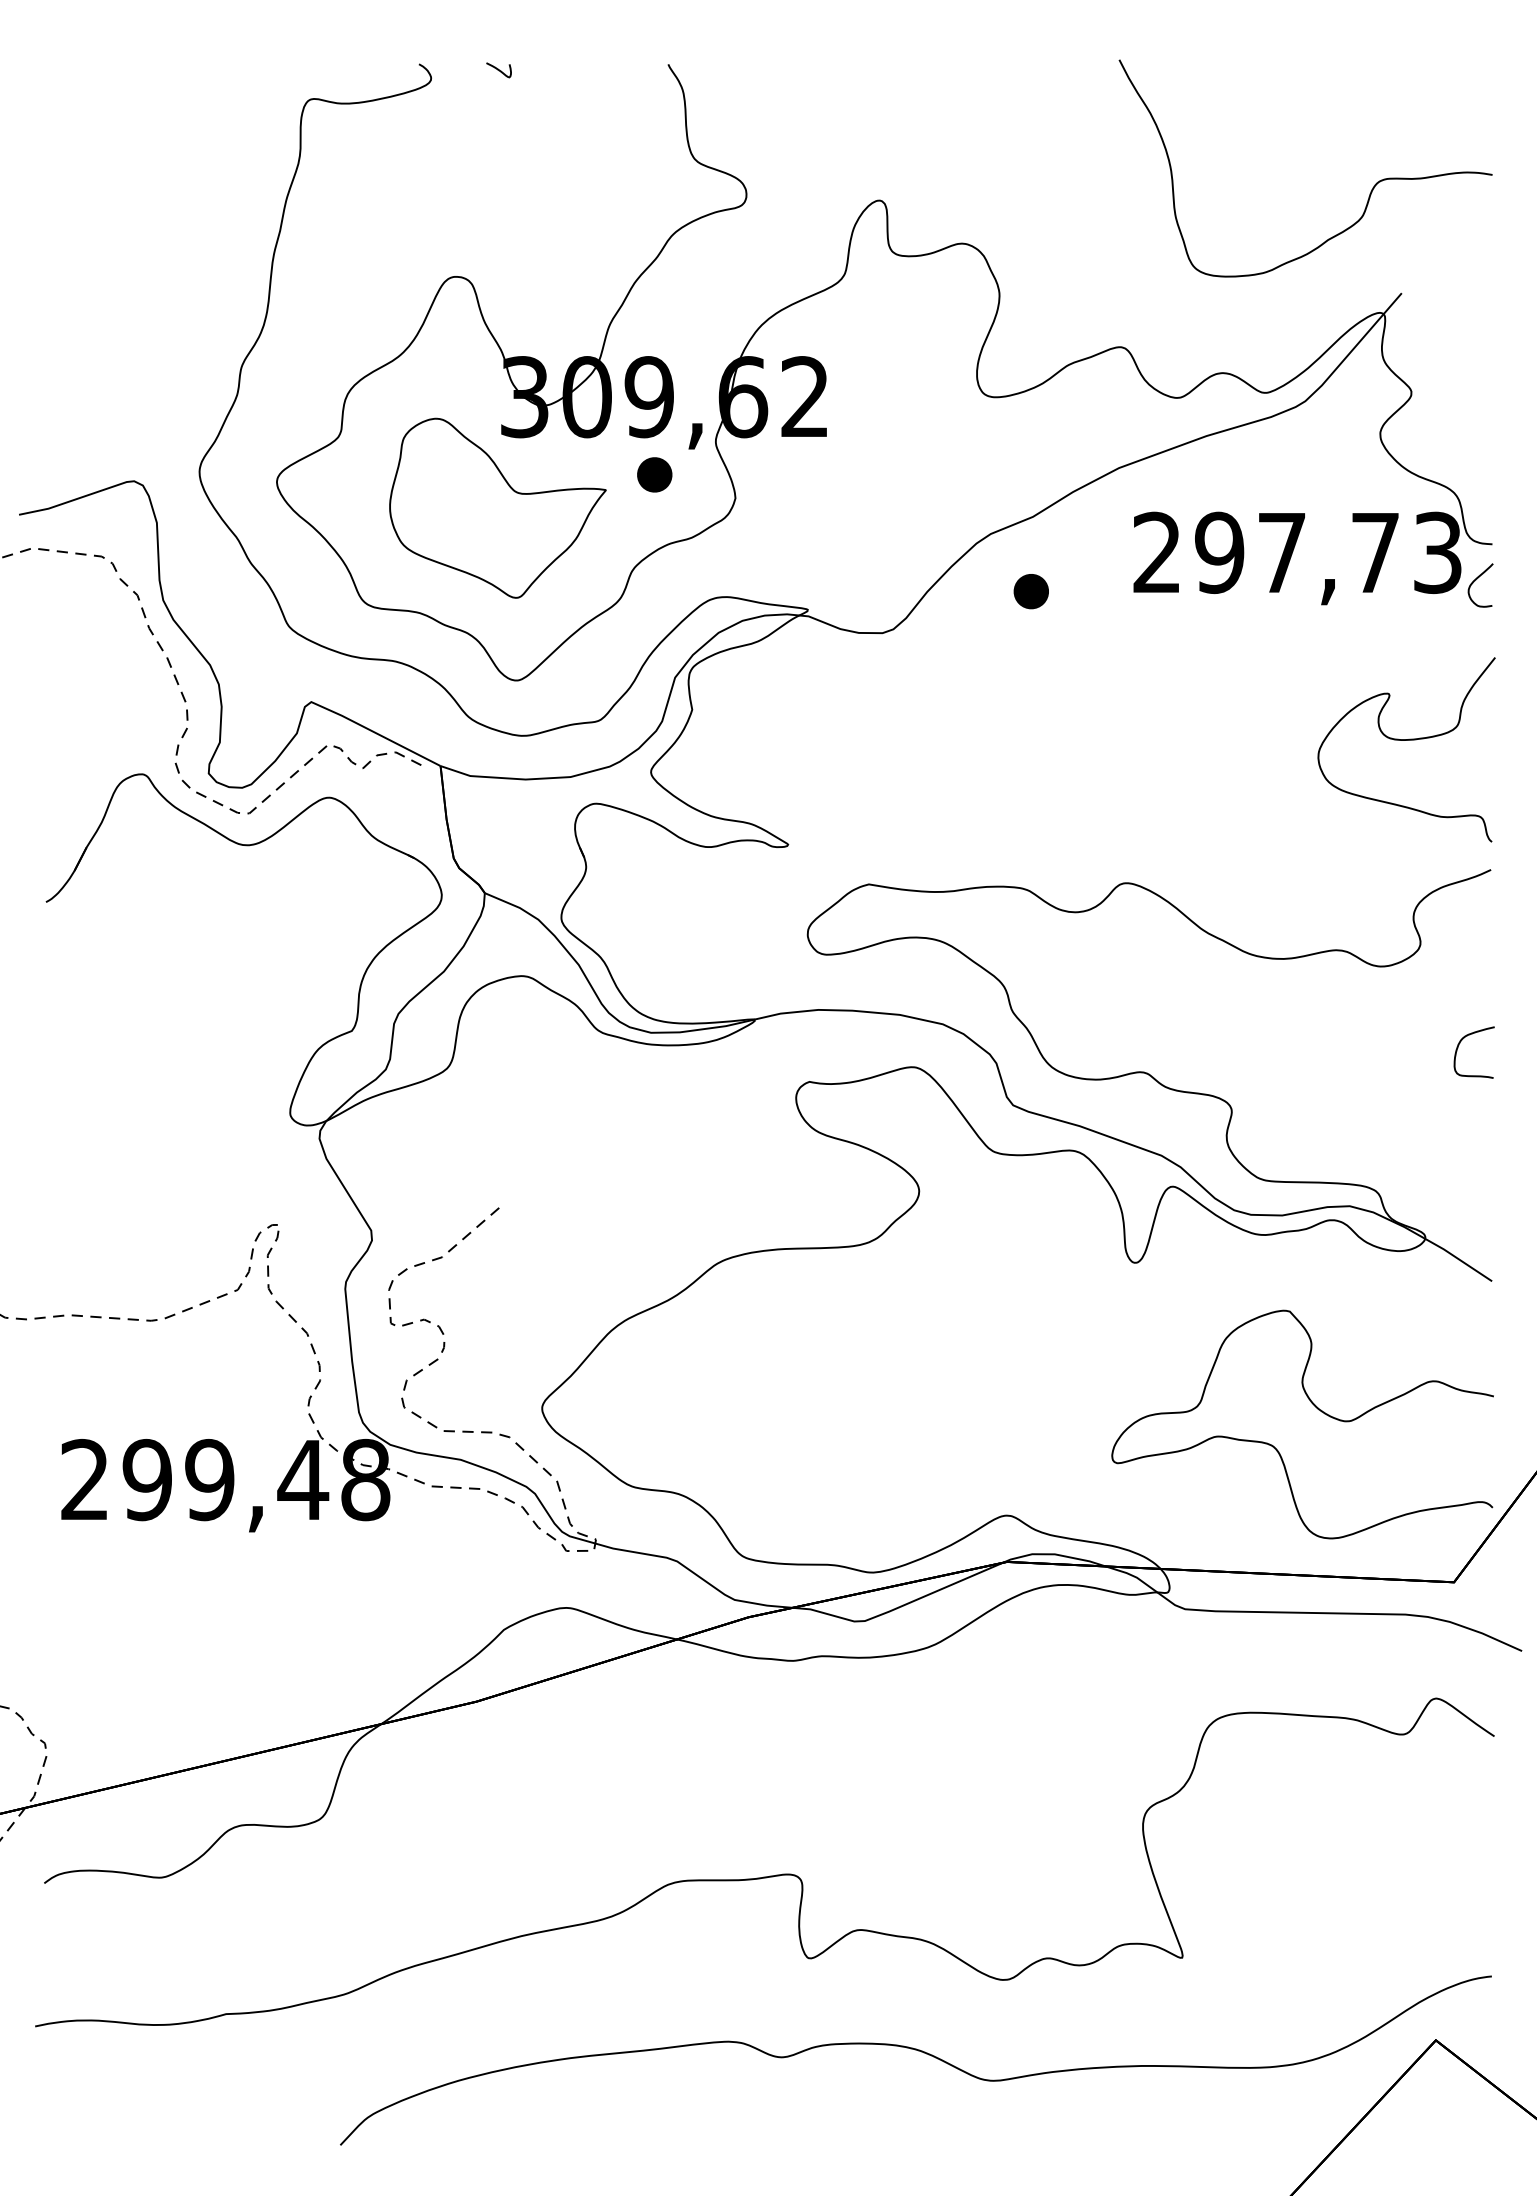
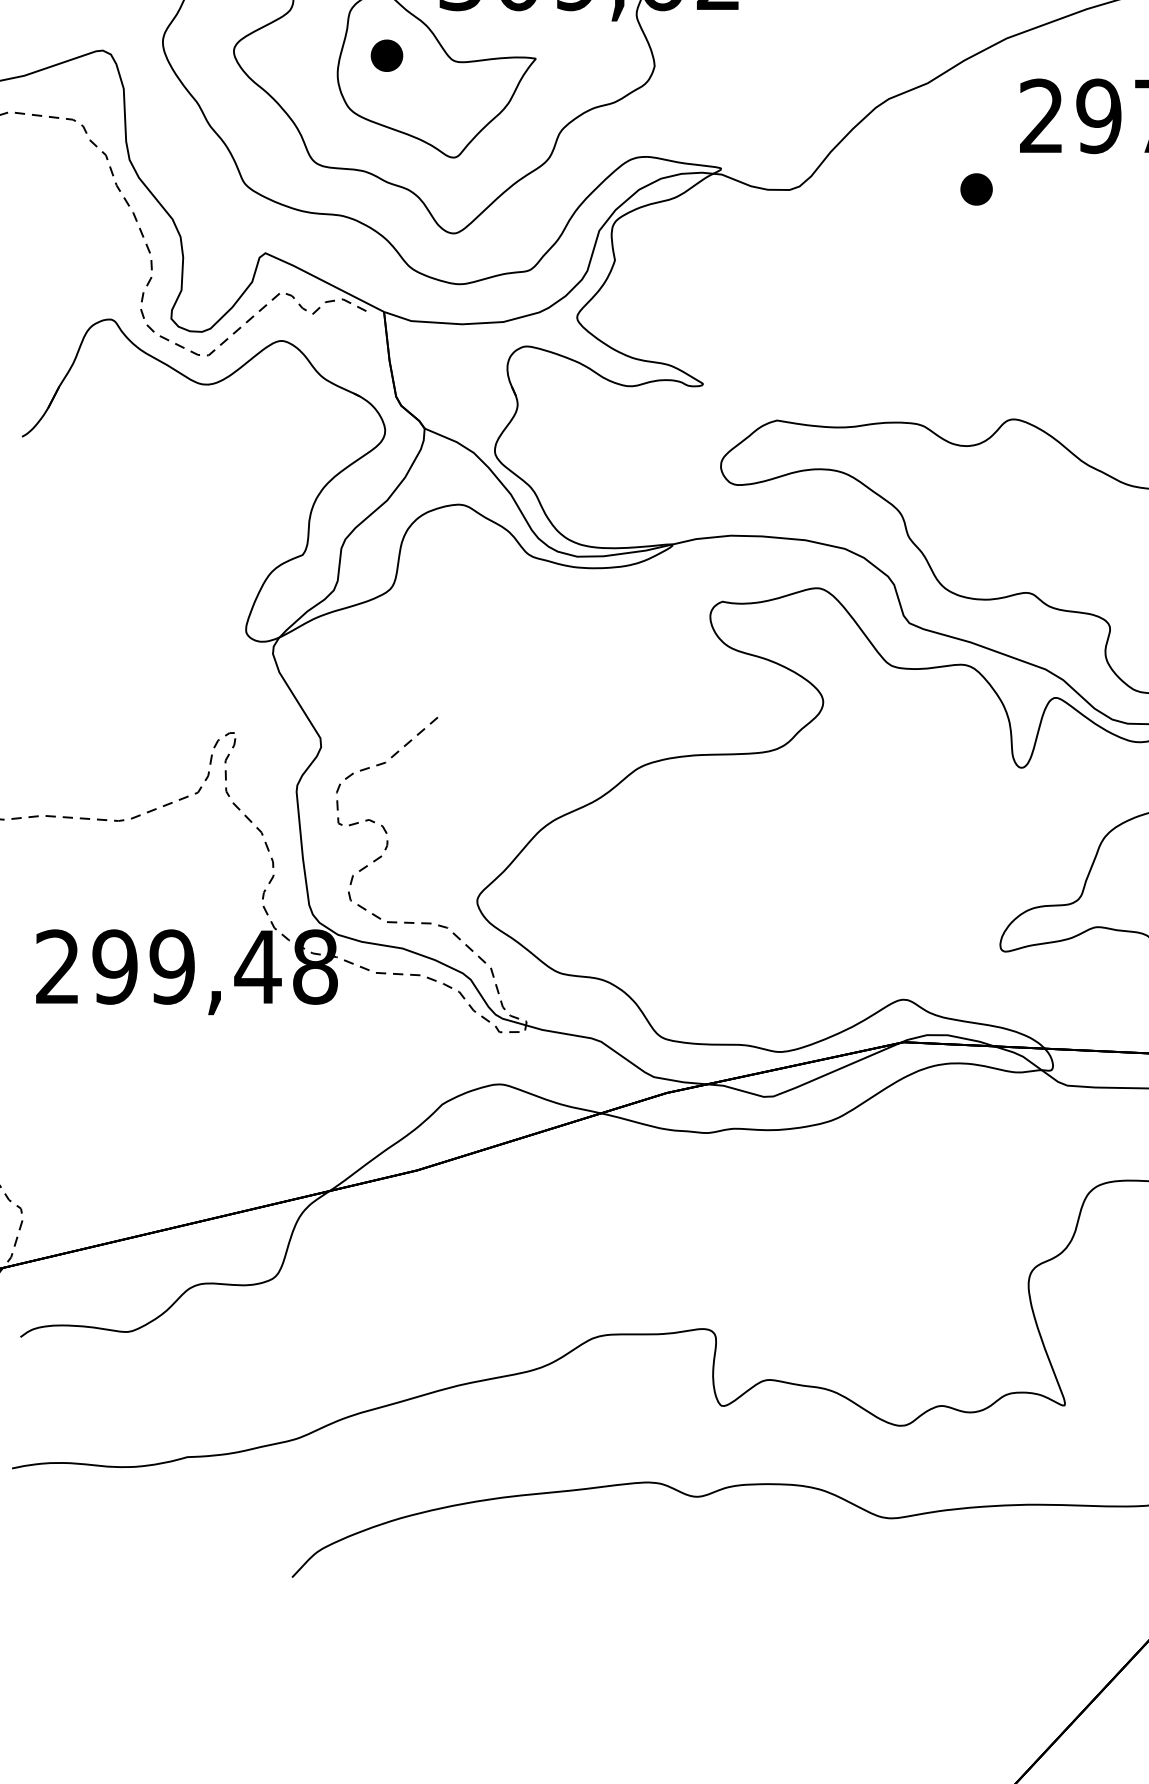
part: (654, 474) -> (386, 55), moved
part: (1030, 591) -> (975, 189), moved

